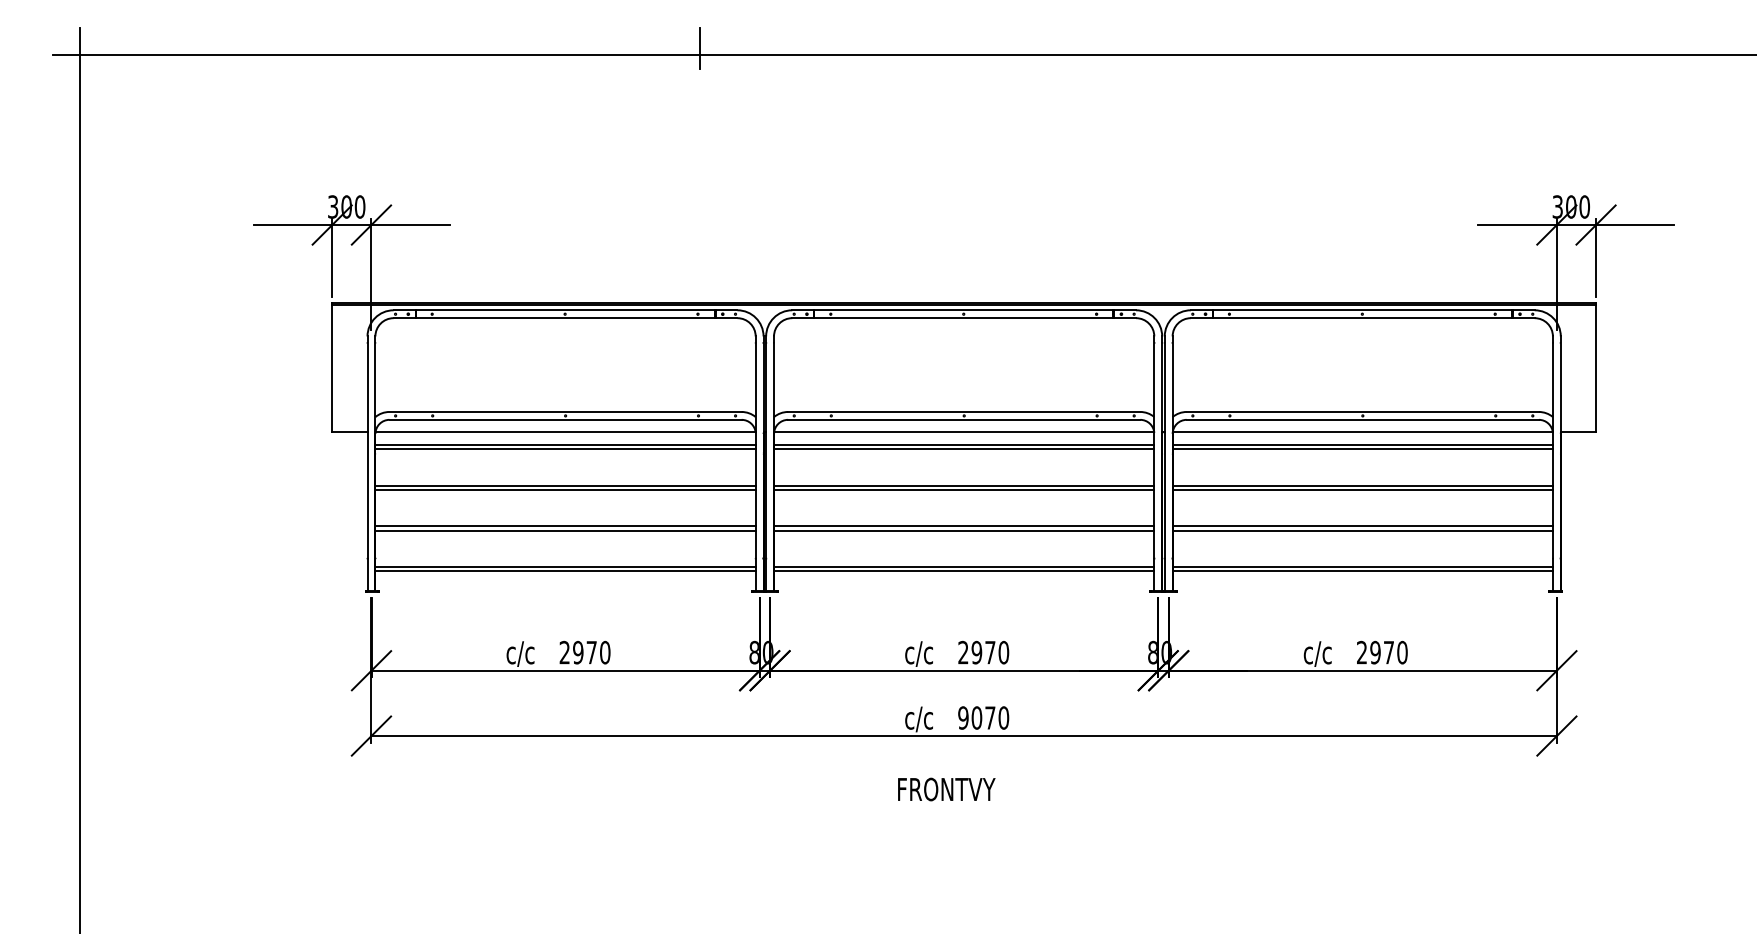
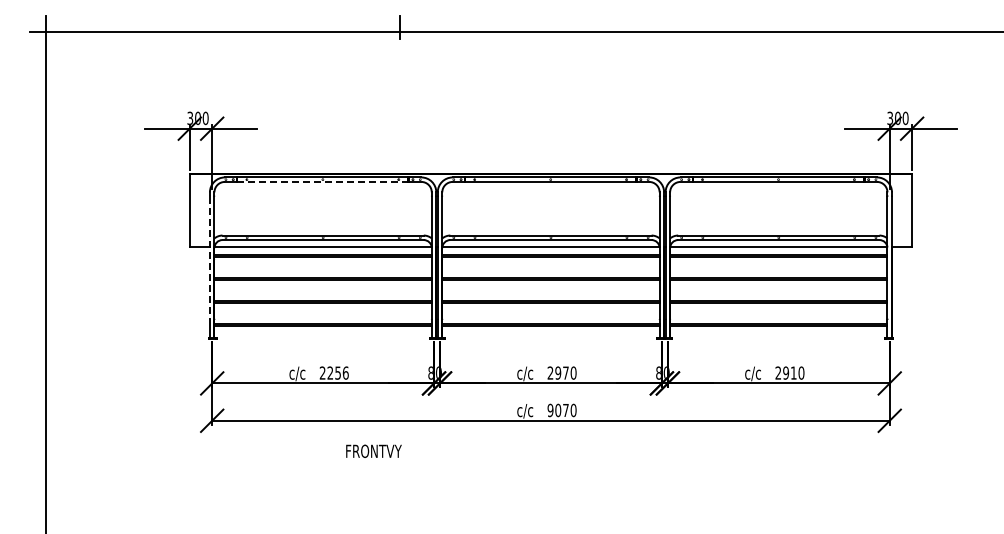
line: (564, 317) -> (322, 181), solid -> dashed
line: (366, 452) -> (209, 258), solid -> dashed
text: (590, 651) -> (337, 372), 2970 -> 2256
text: (1388, 651) -> (793, 372), 2970 -> 2910
text: (945, 788) -> (373, 450), moved

